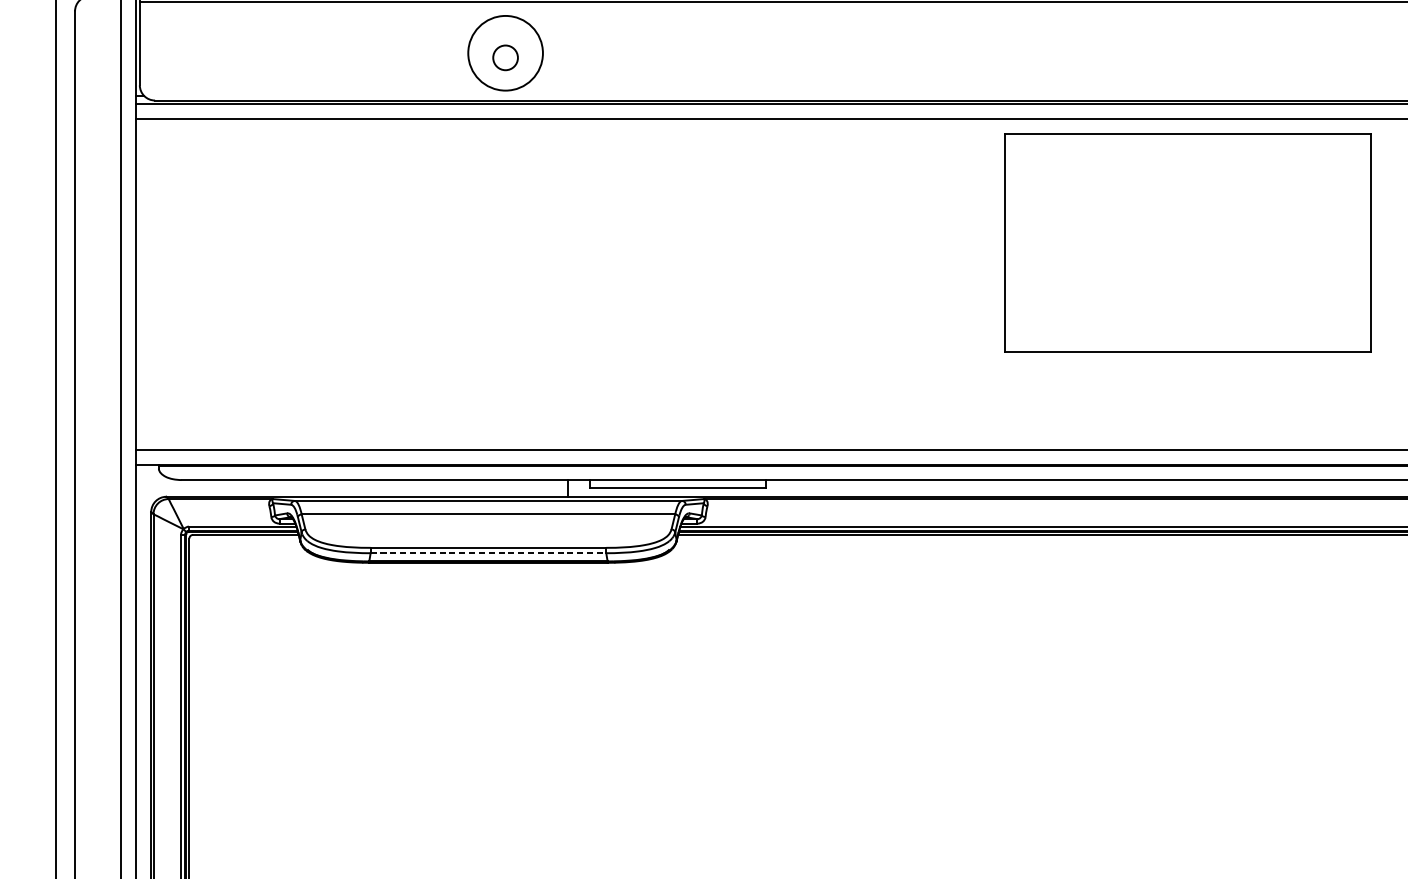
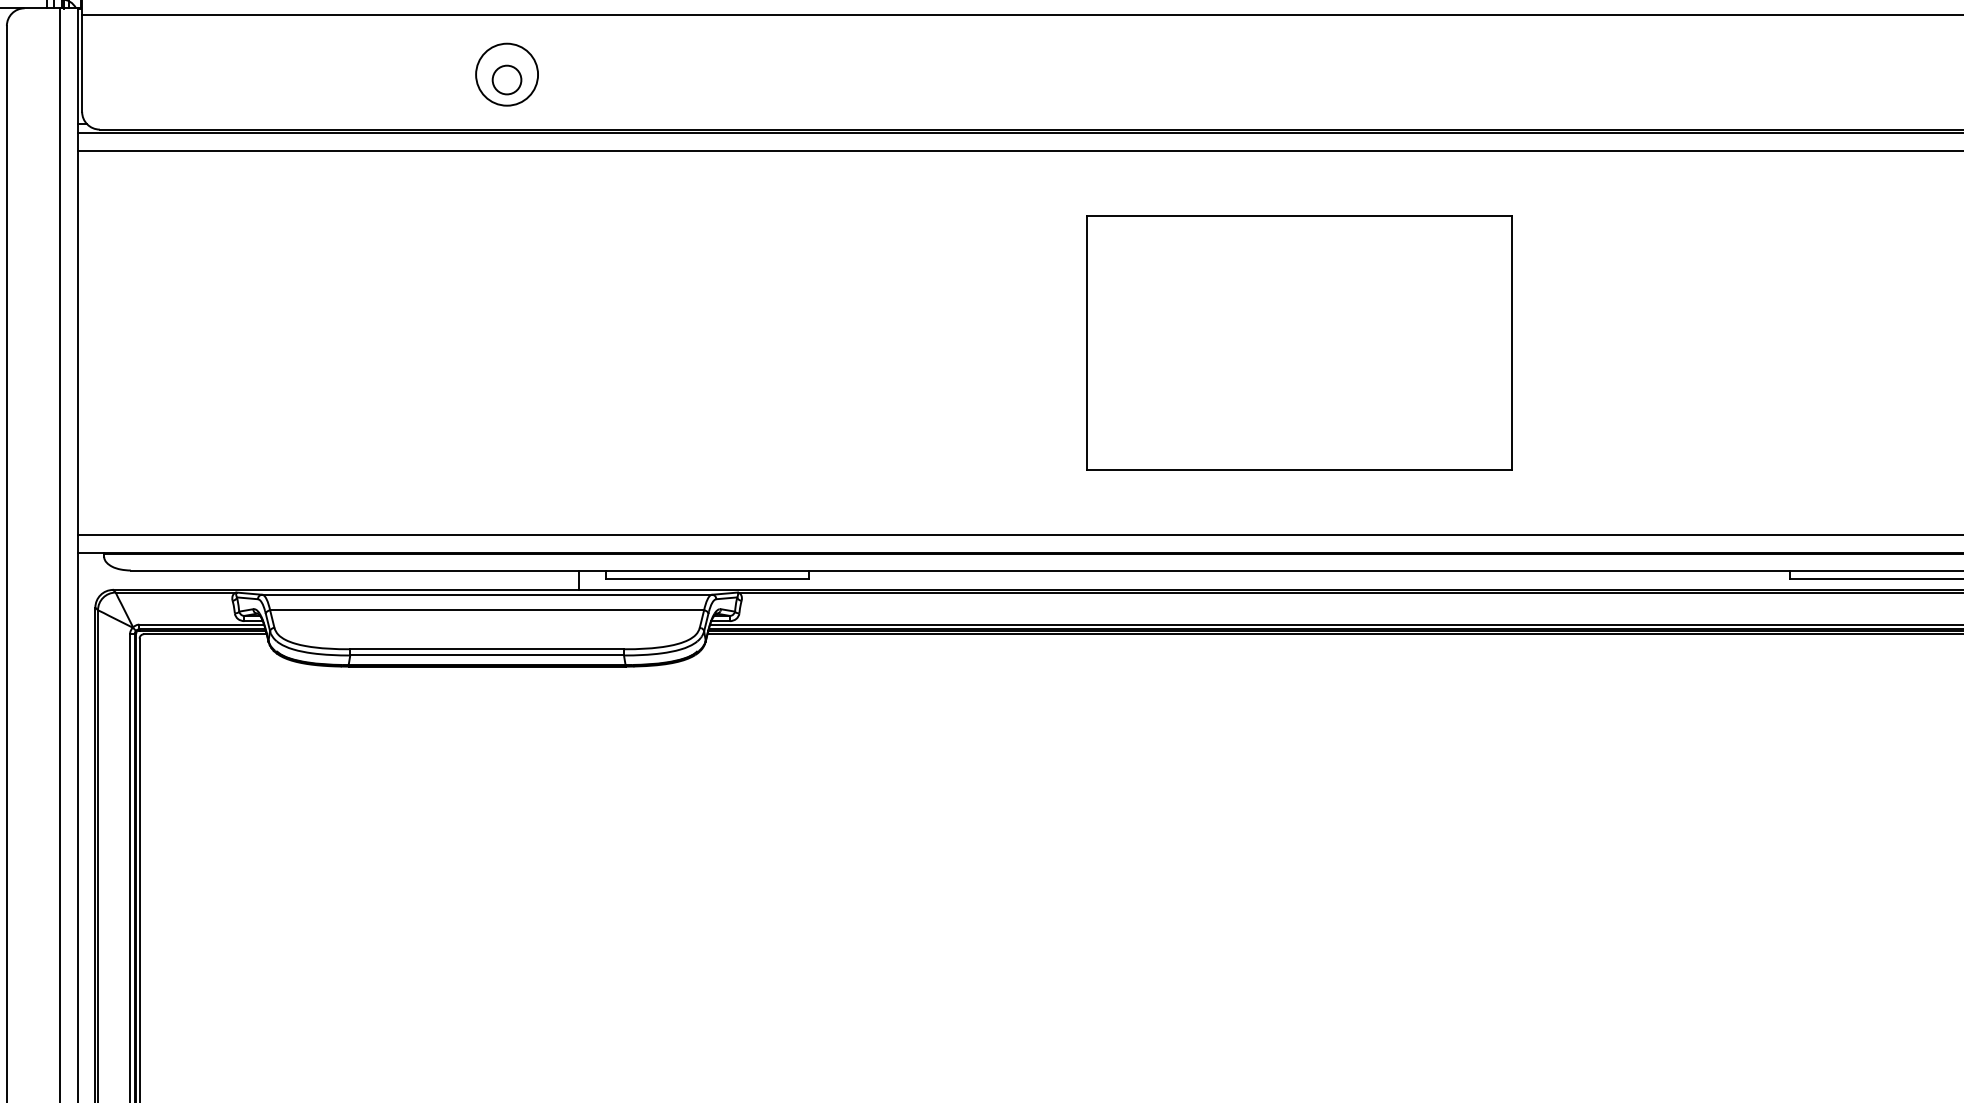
circle: (505, 53) -> (507, 74), size x0.71
part: (1187, 242) -> (1299, 342), moved
line: (488, 553) -> (487, 655), dashed -> solid

